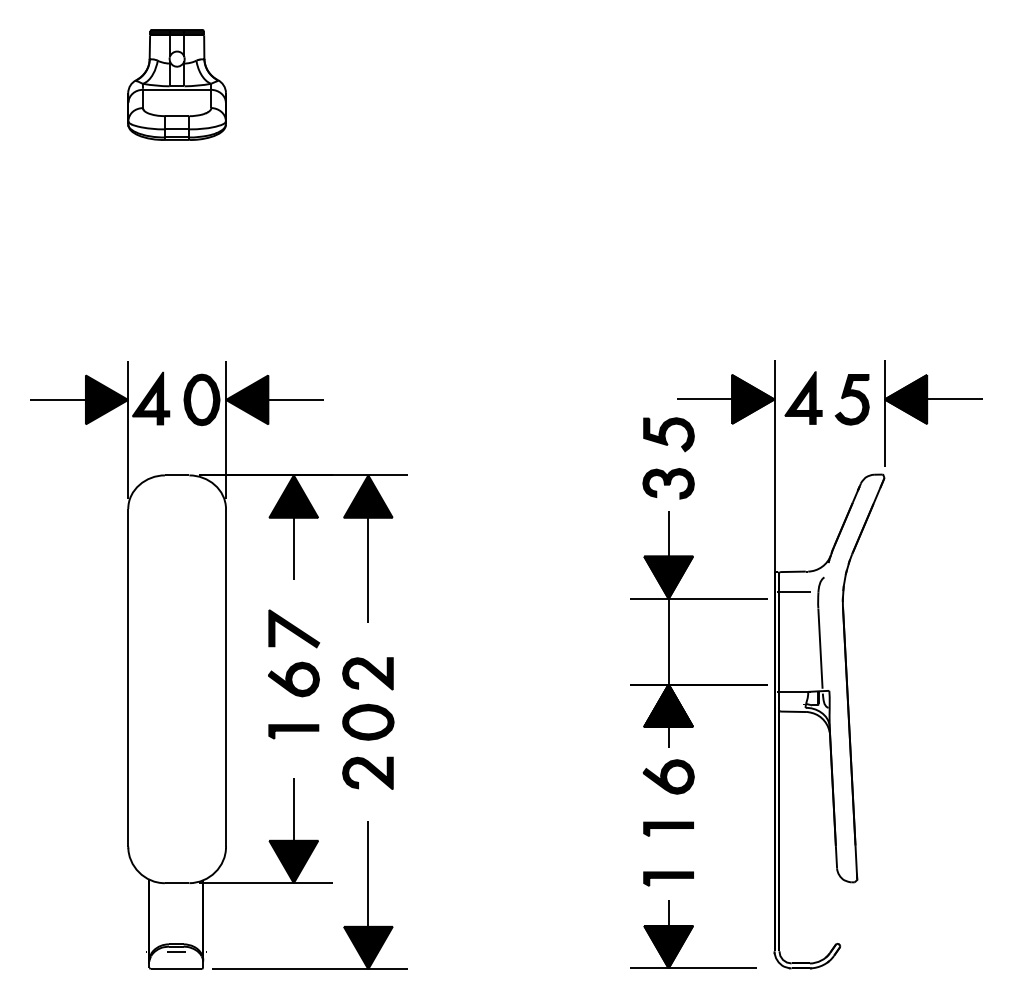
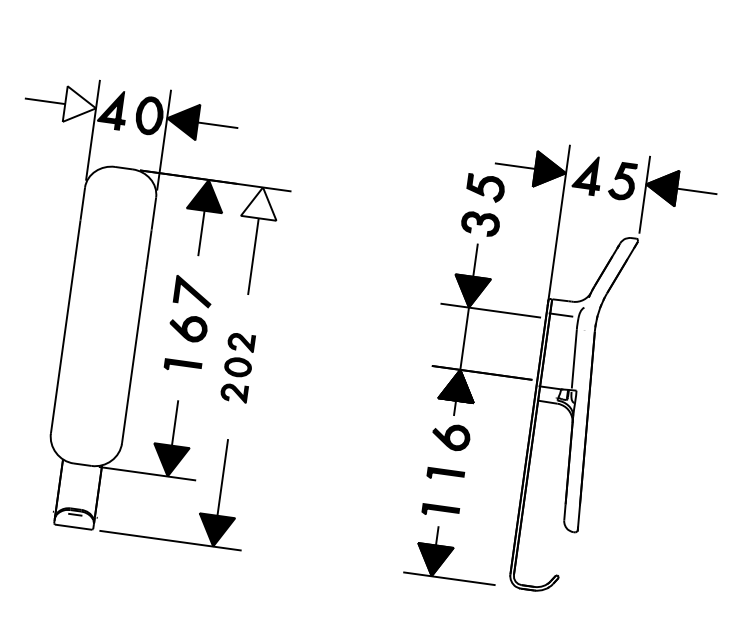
fill: (106, 399) -> (80, 105), removed
fill: (367, 496) -> (260, 202), removed
part: (368, 723) -> (238, 367), size x0.7

